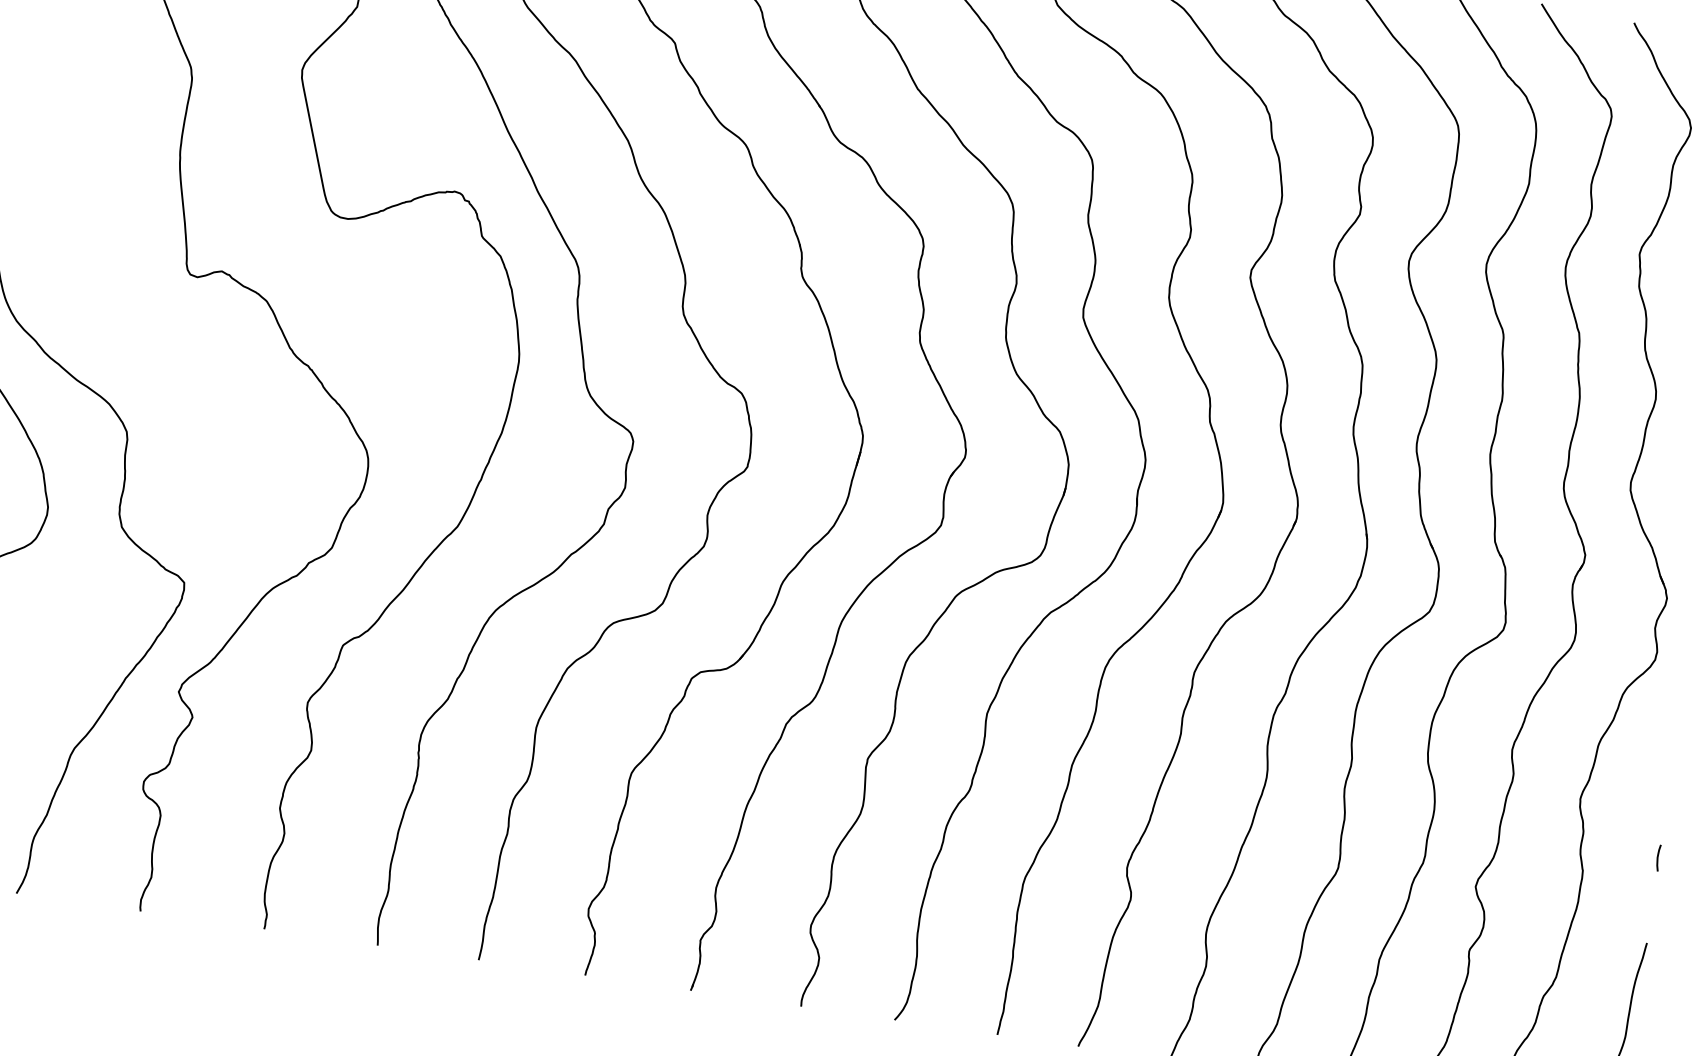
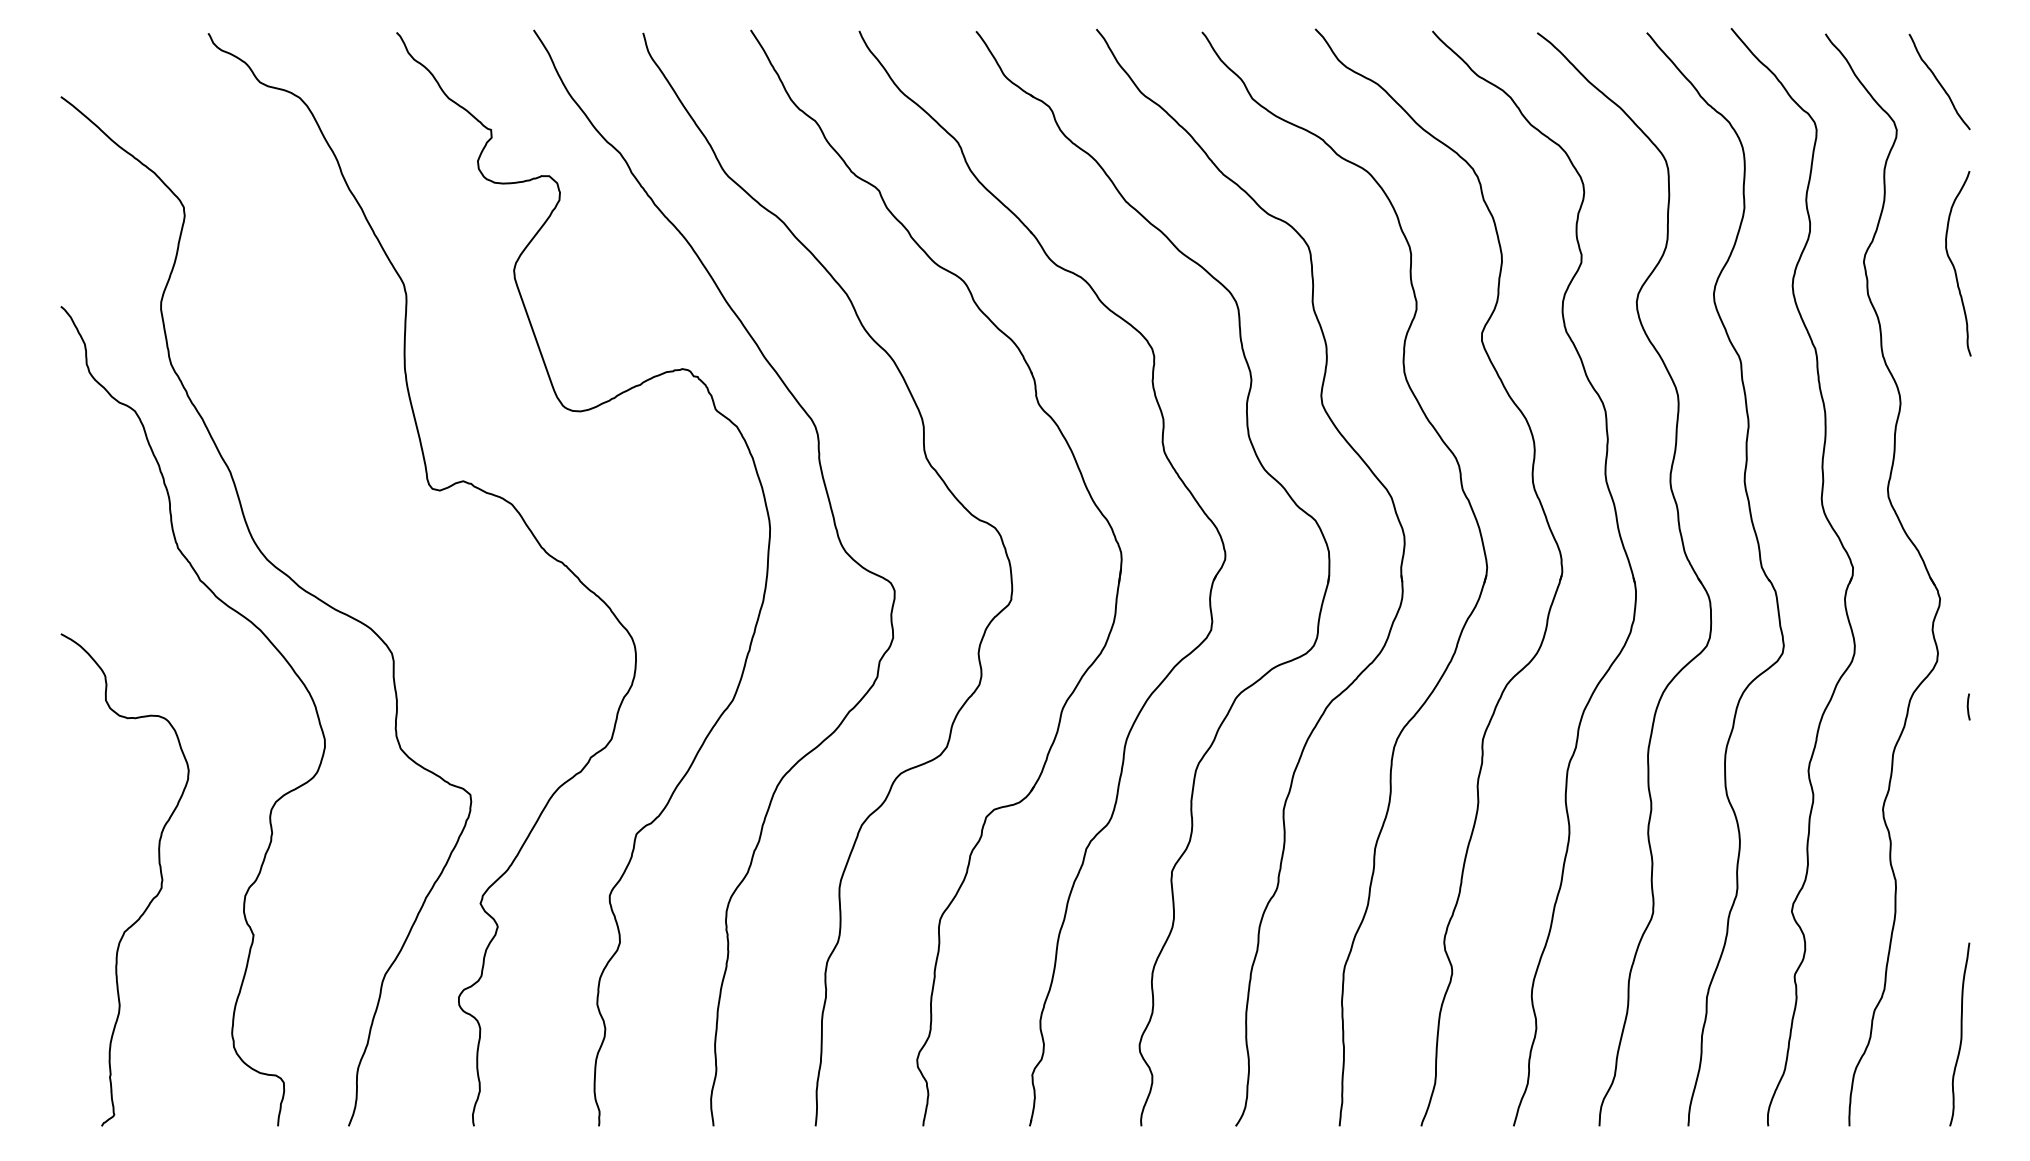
curve: (1658, 857) -> (1968, 706), moved

